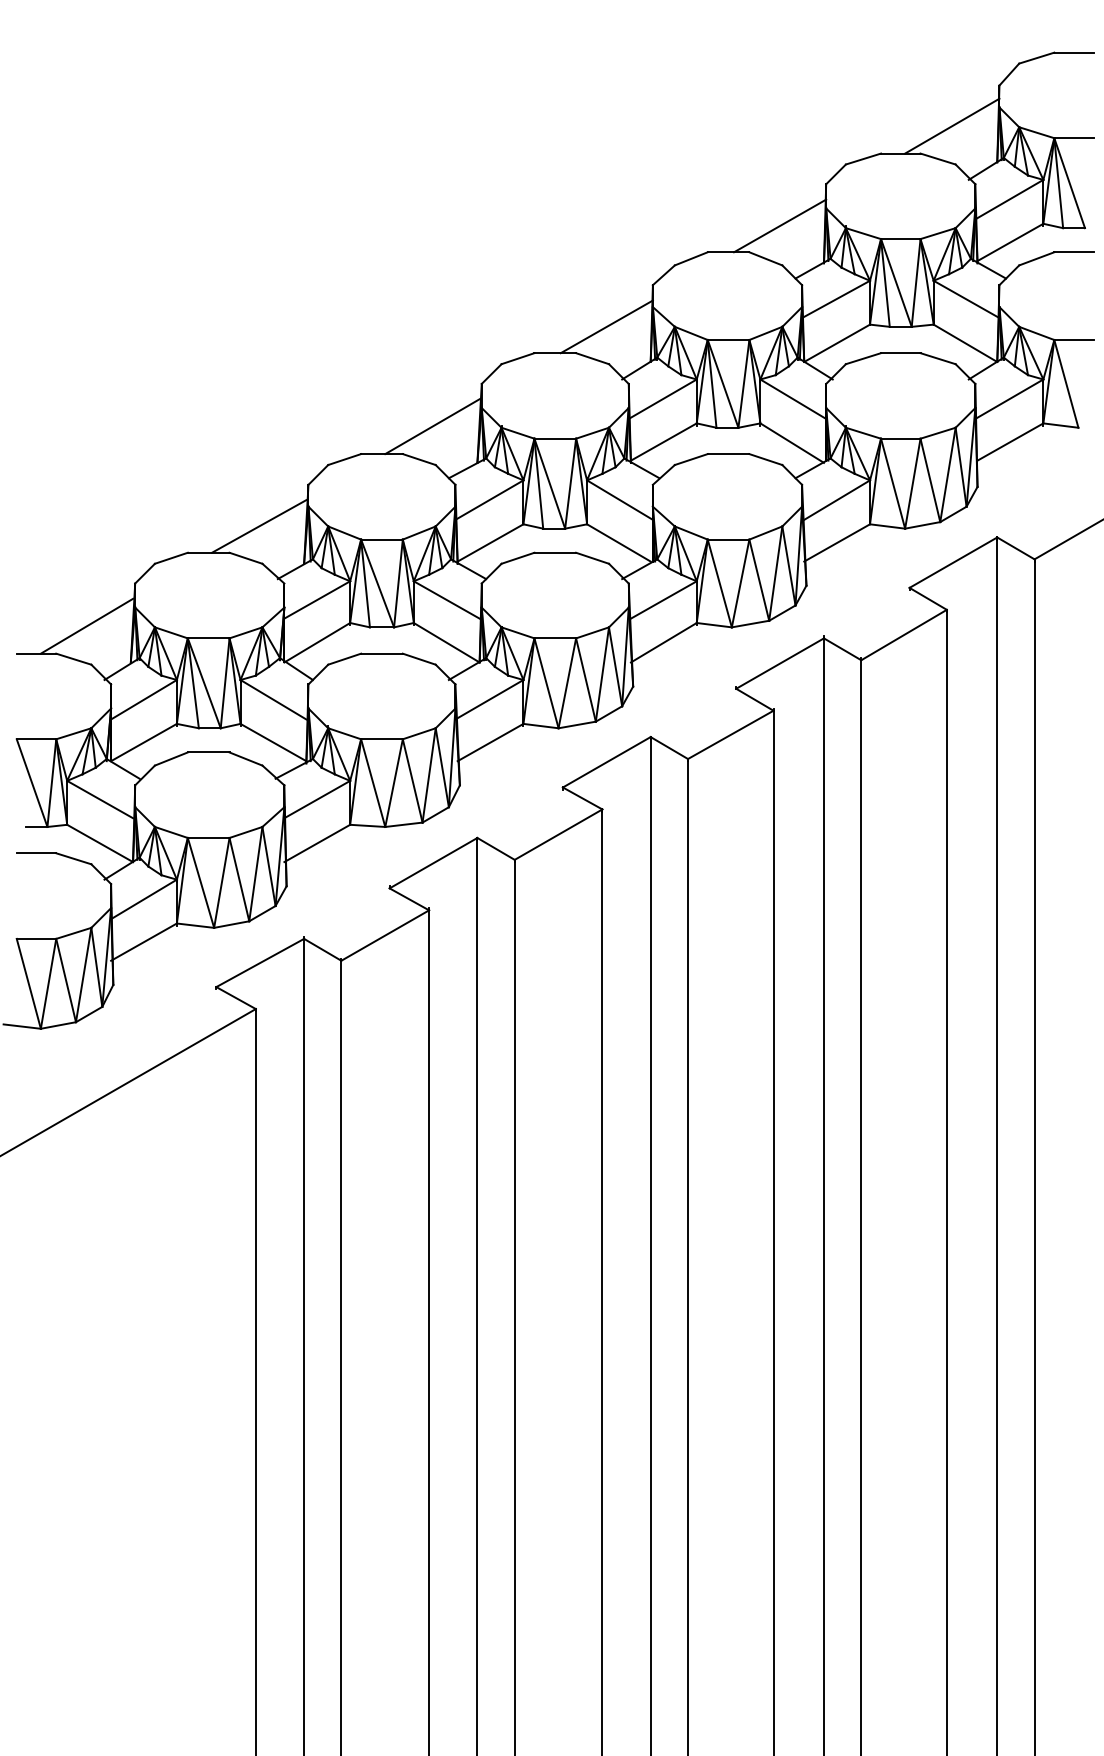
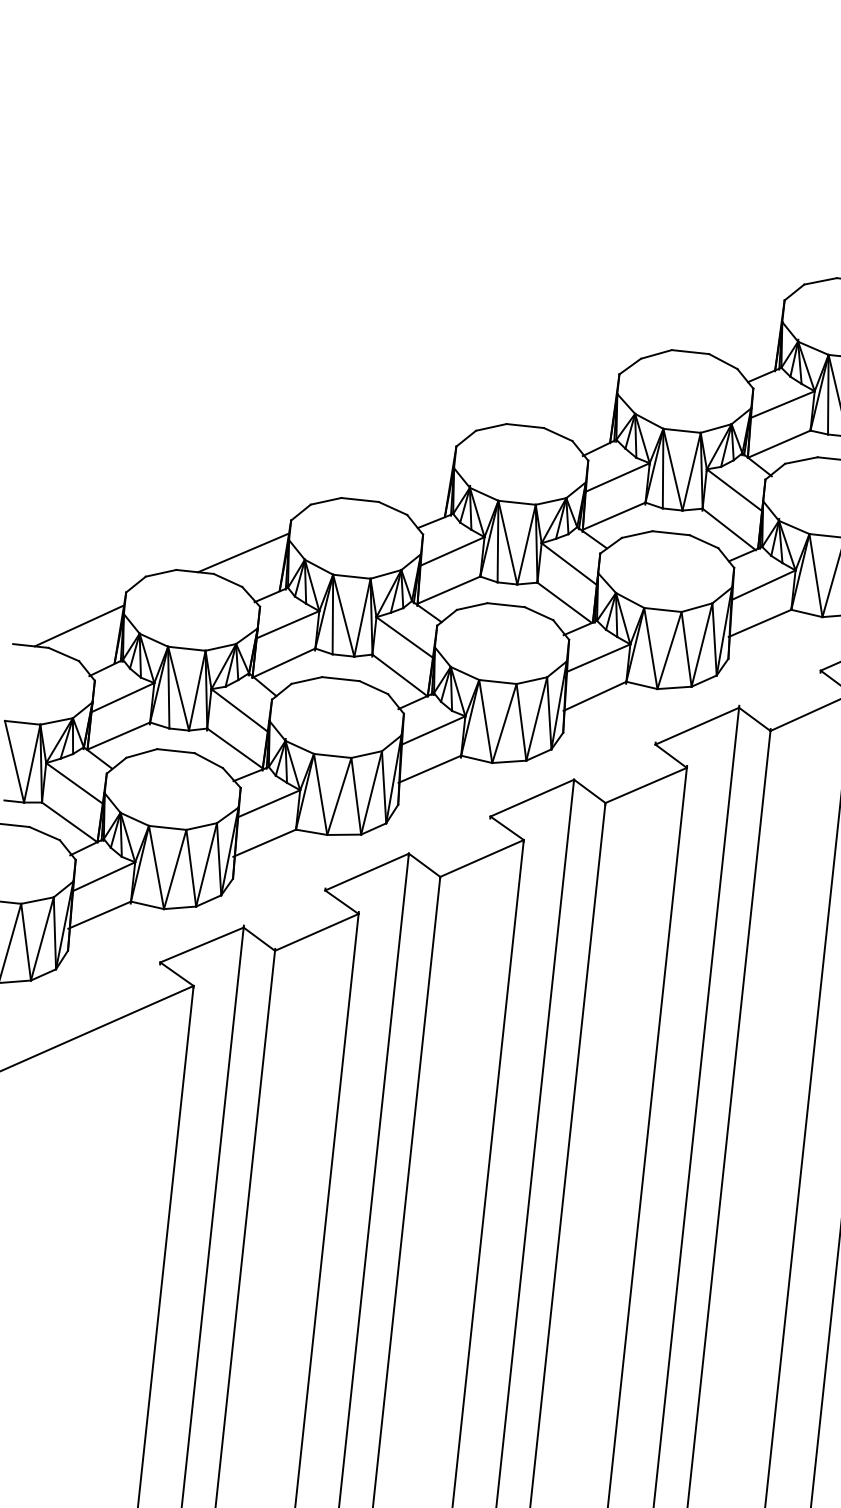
line: (780, 225) -> (739, 333), removed
line: (606, 326) -> (573, 407), removed
line: (432, 426) -> (408, 480), removed

